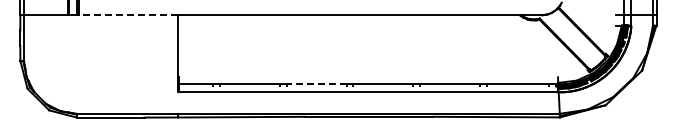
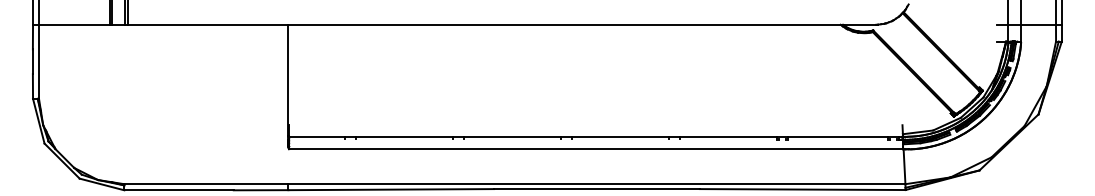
line: (128, 15) -> (207, 25), dashed -> solid
line: (316, 84) -> (511, 136), dashed -> solid

